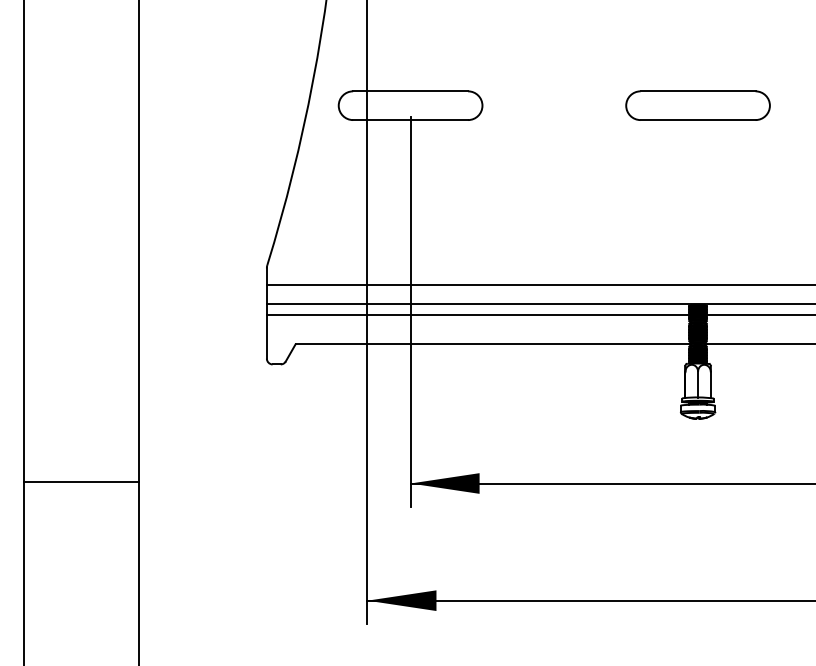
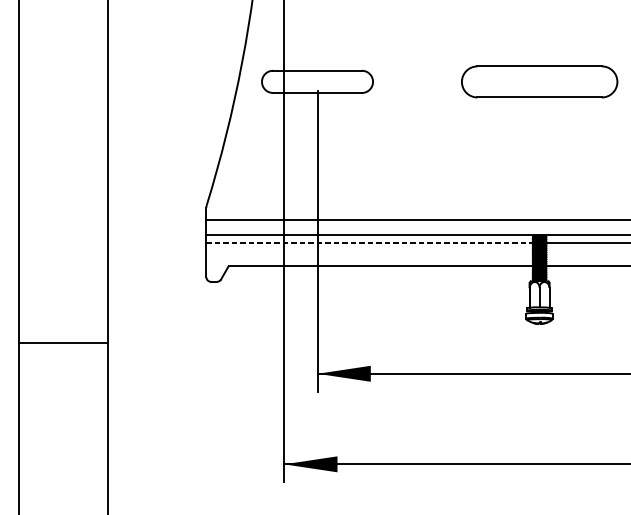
part: (697, 105) -> (539, 81), size x1.4
line: (478, 314) -> (369, 243), solid -> dashed
line: (81, 482) -> (63, 342), moved

